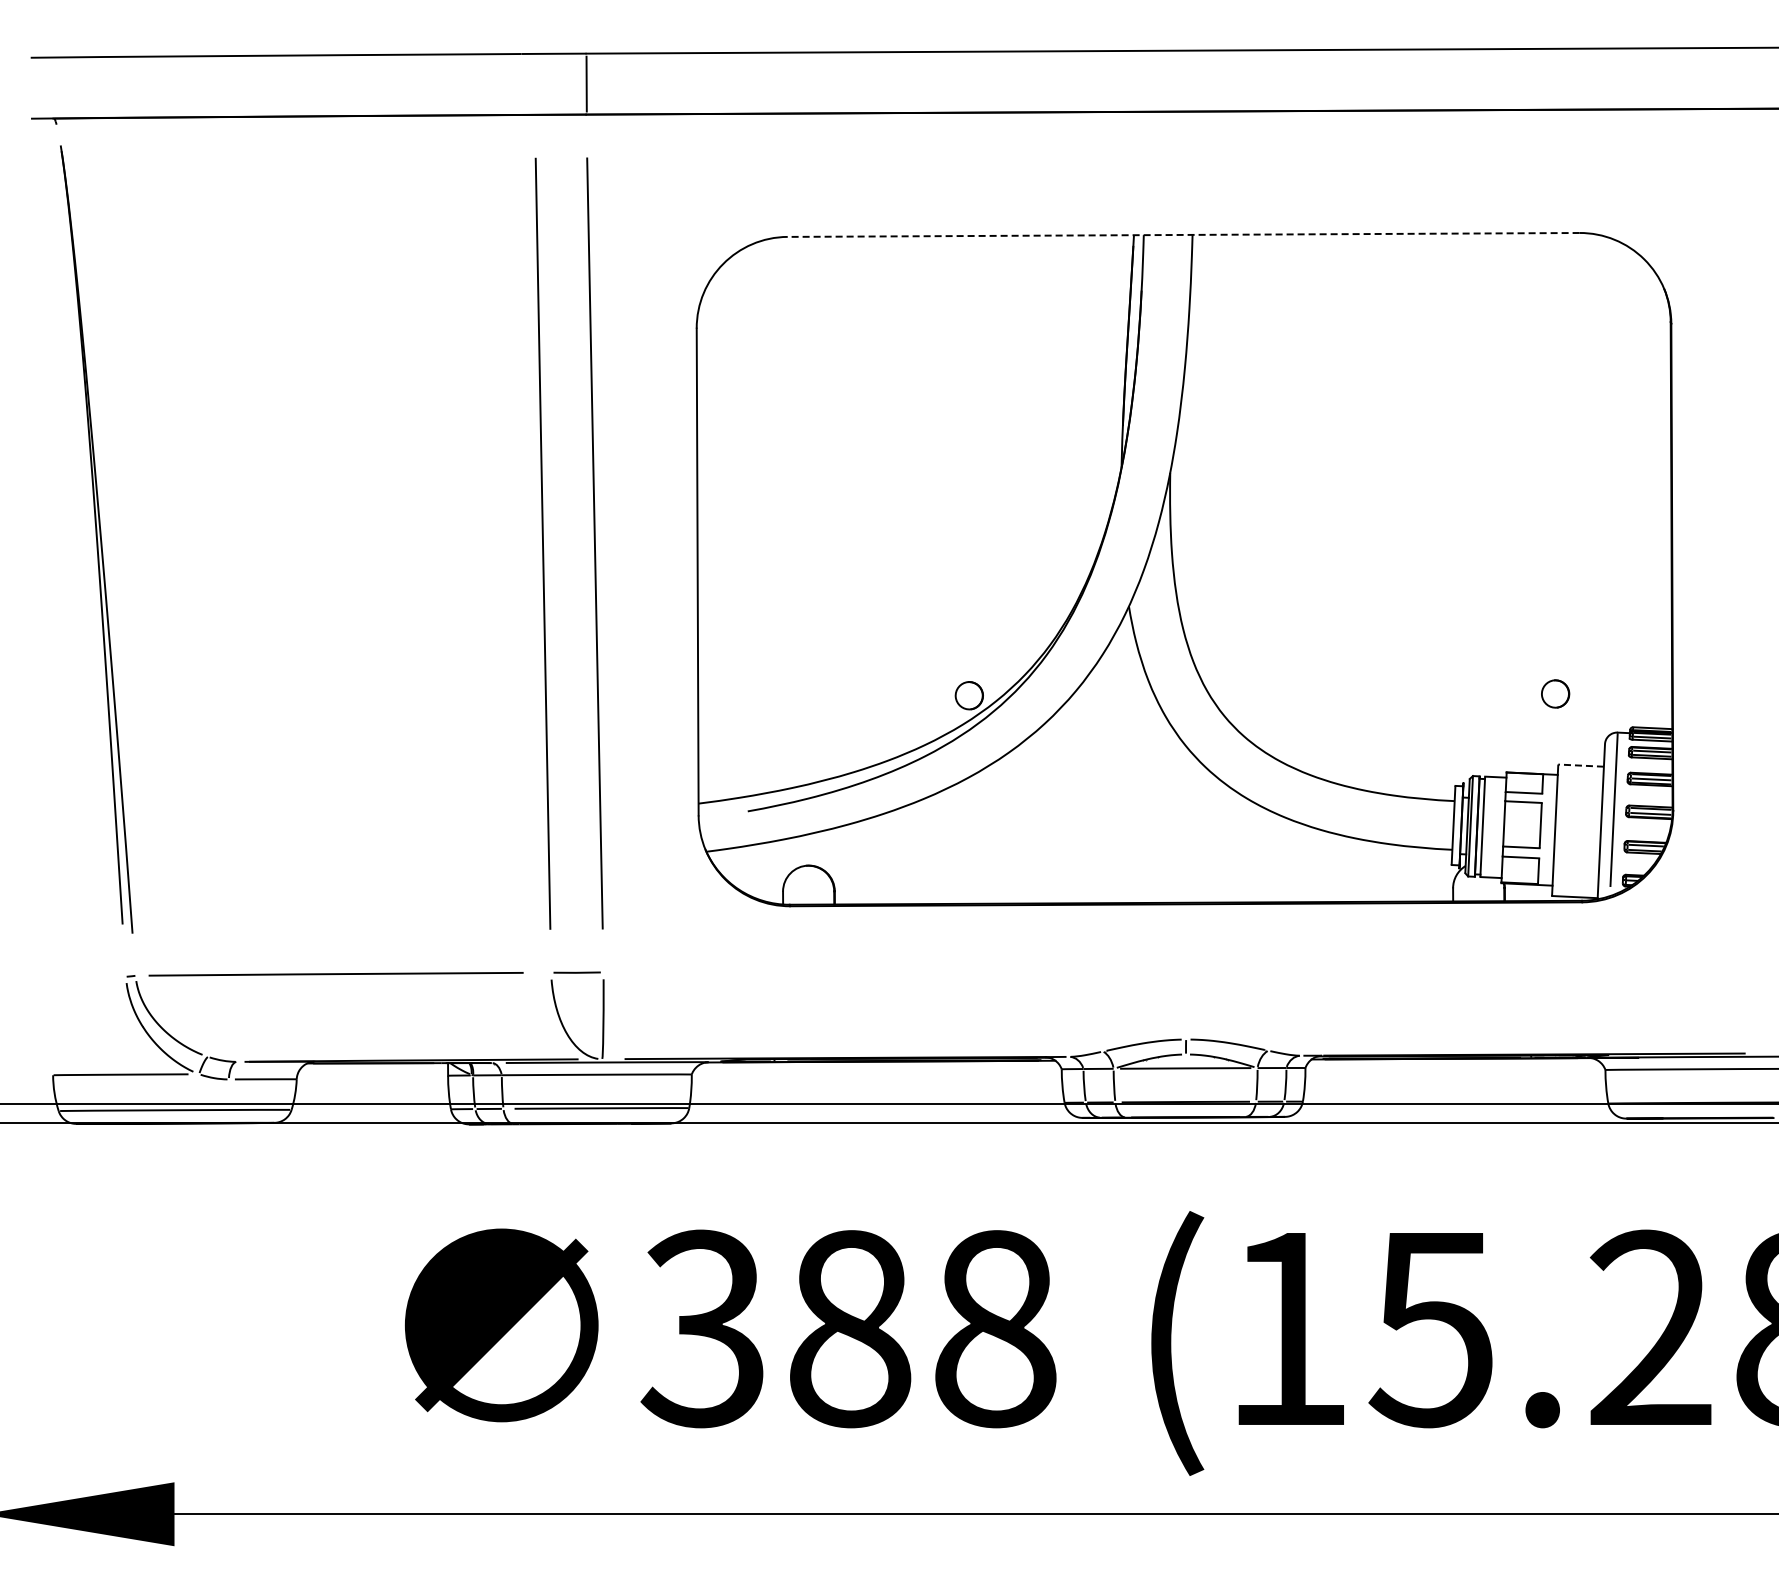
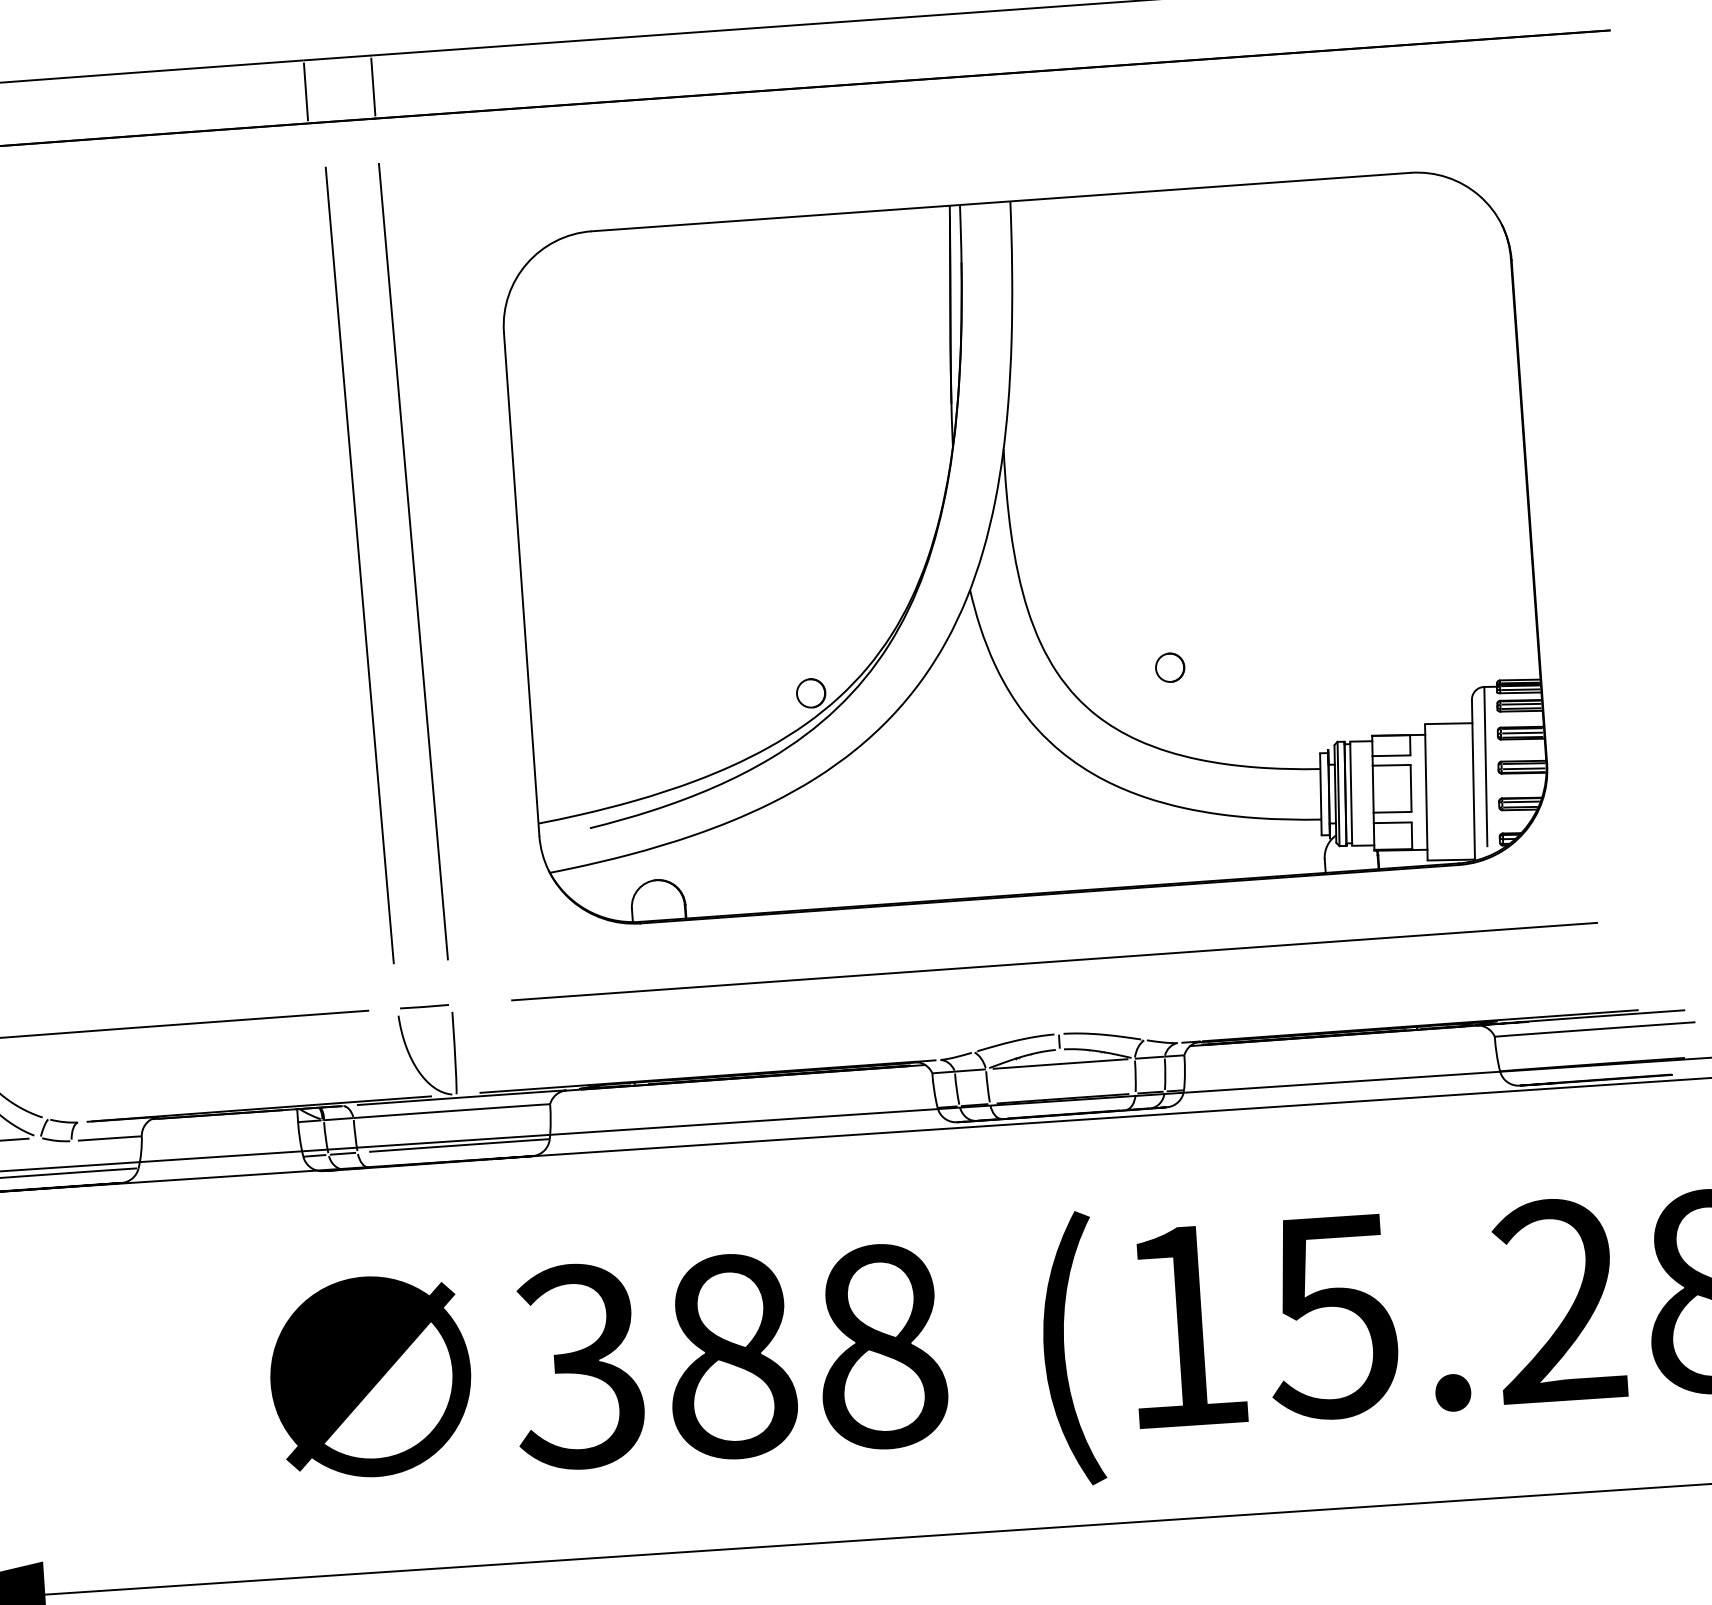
line: (521, 84) -> (305, 91), added
line: (1183, 234) -> (1000, 201), dashed -> solid
part: (1555, 693) -> (1170, 667), moved
line: (1581, 765) -> (1449, 723), dashed -> solid
line: (1186, 969) -> (1054, 961), added

